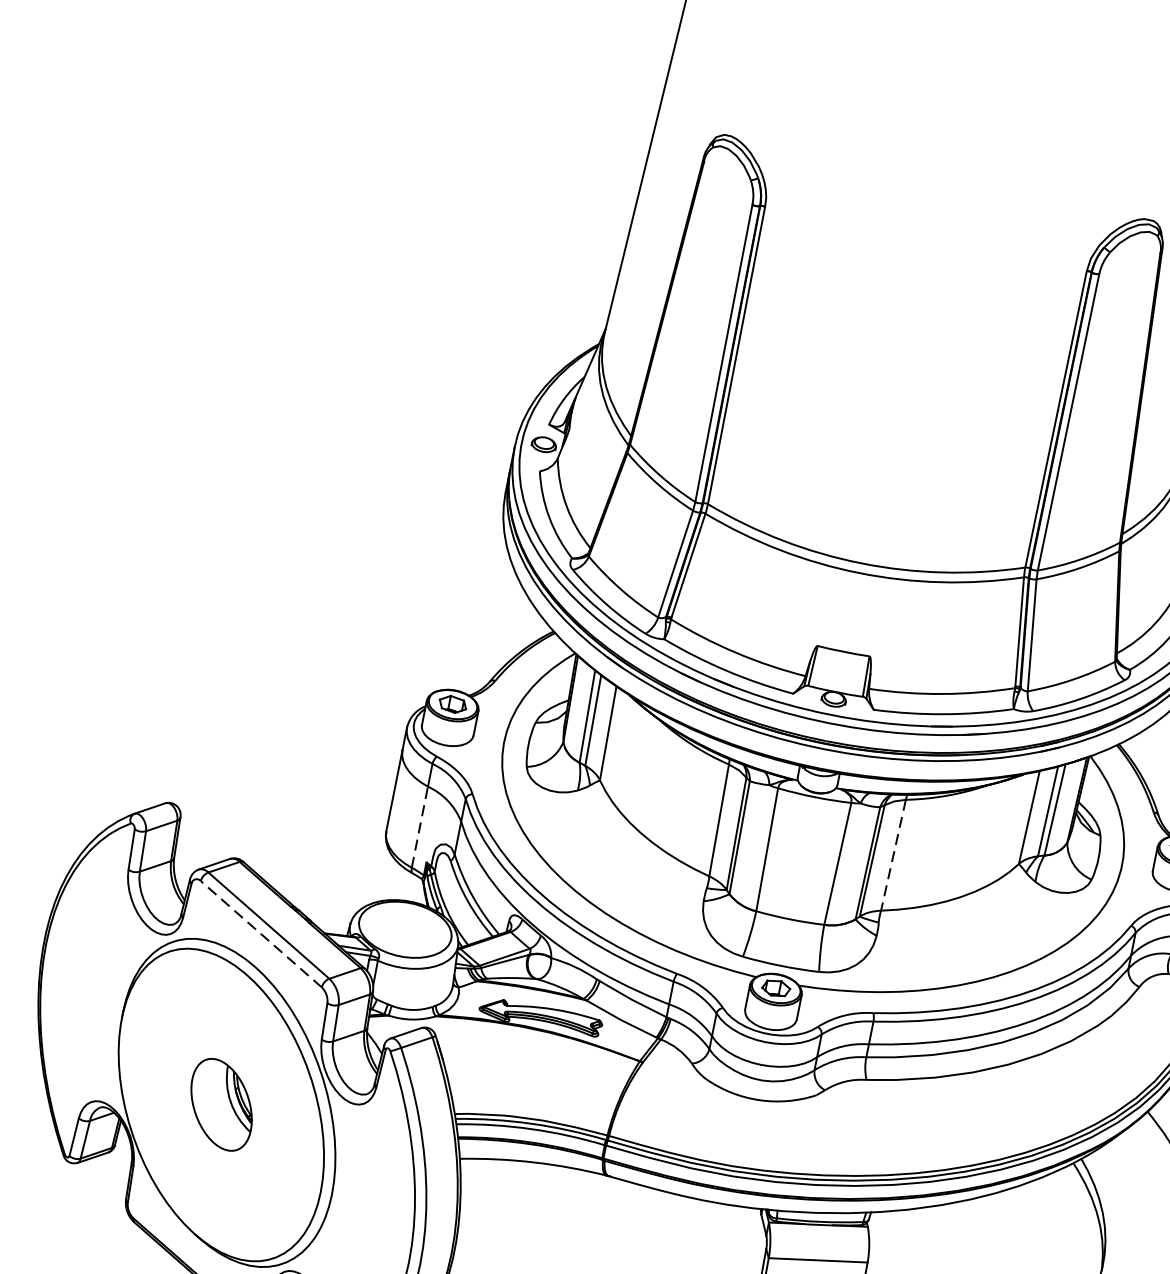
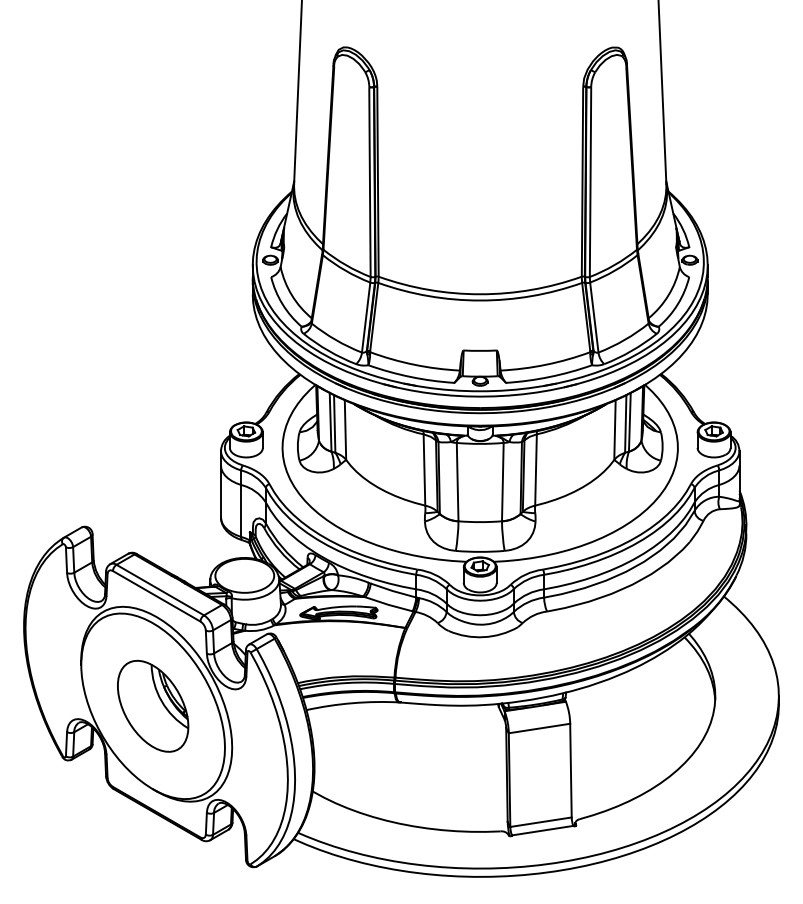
line: (420, 826) -> (241, 510), dashed -> solid
line: (894, 854) -> (536, 469), dashed -> solid
line: (260, 934) -> (156, 596), dashed -> solid
part: (222, 1103) -> (153, 705), size x1.67

